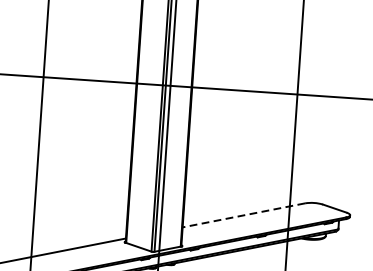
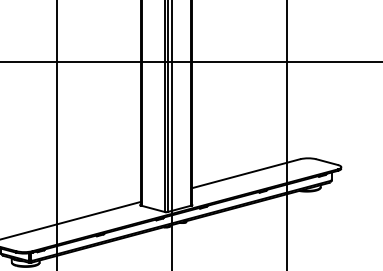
line: (243, 215) -> (245, 173), dashed -> solid

